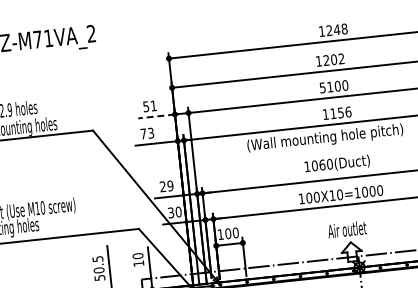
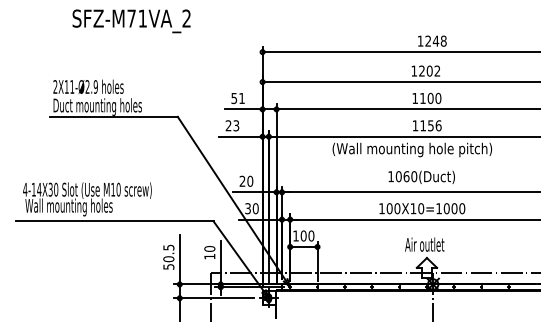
text: (322, 88) -> (414, 98), 5100 -> 1100
line: (156, 116) -> (243, 109), dashed -> solid
text: (143, 133) -> (228, 125), 73 -> 23
text: (170, 186) -> (250, 181), 29 -> 20

